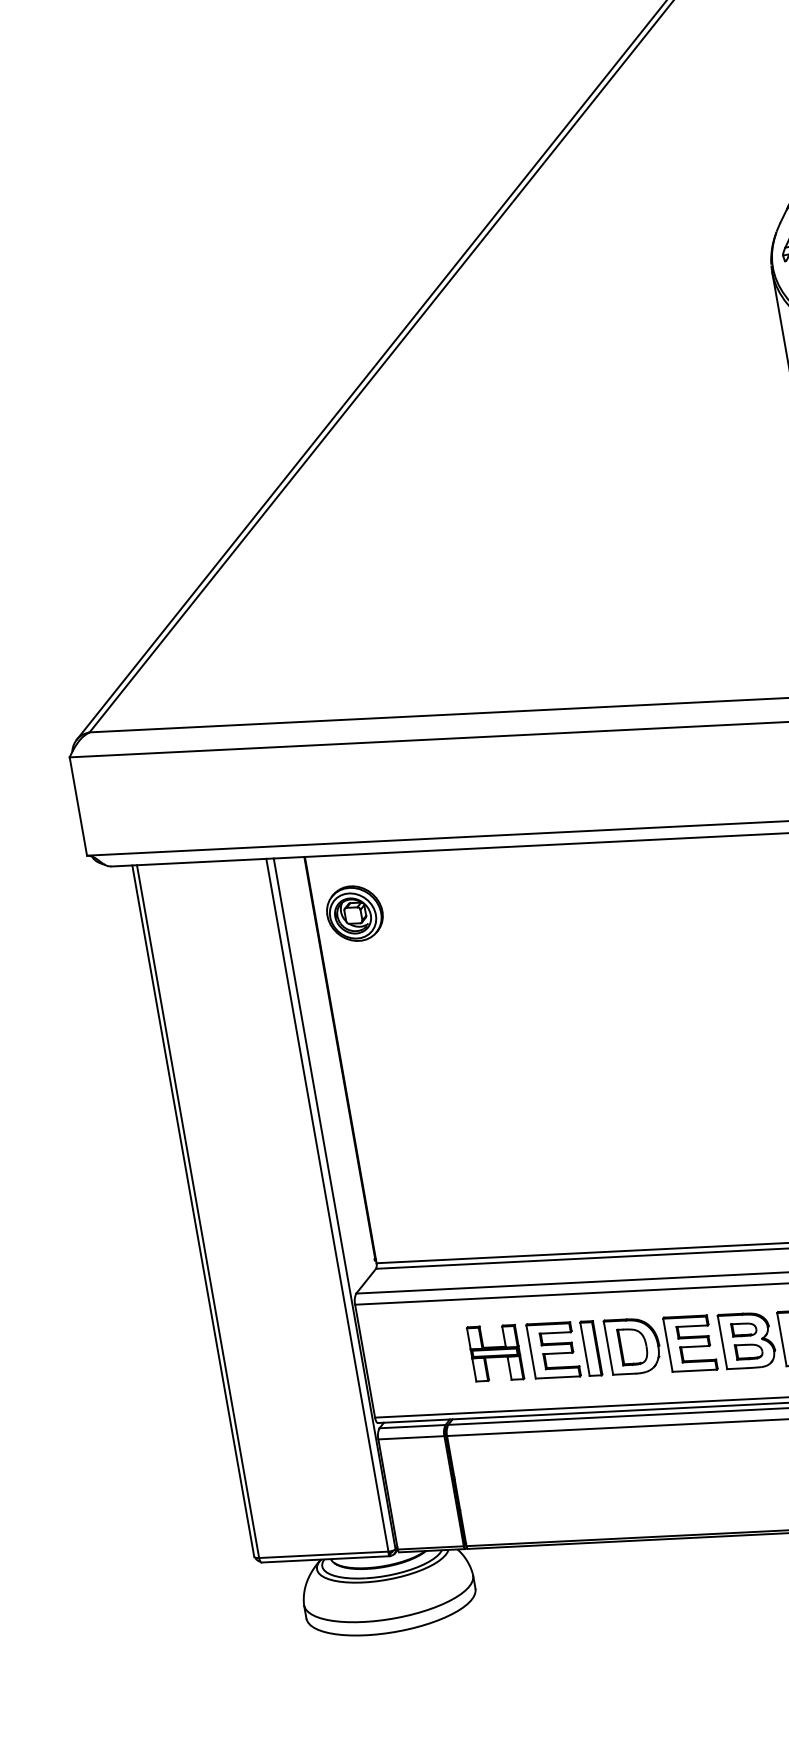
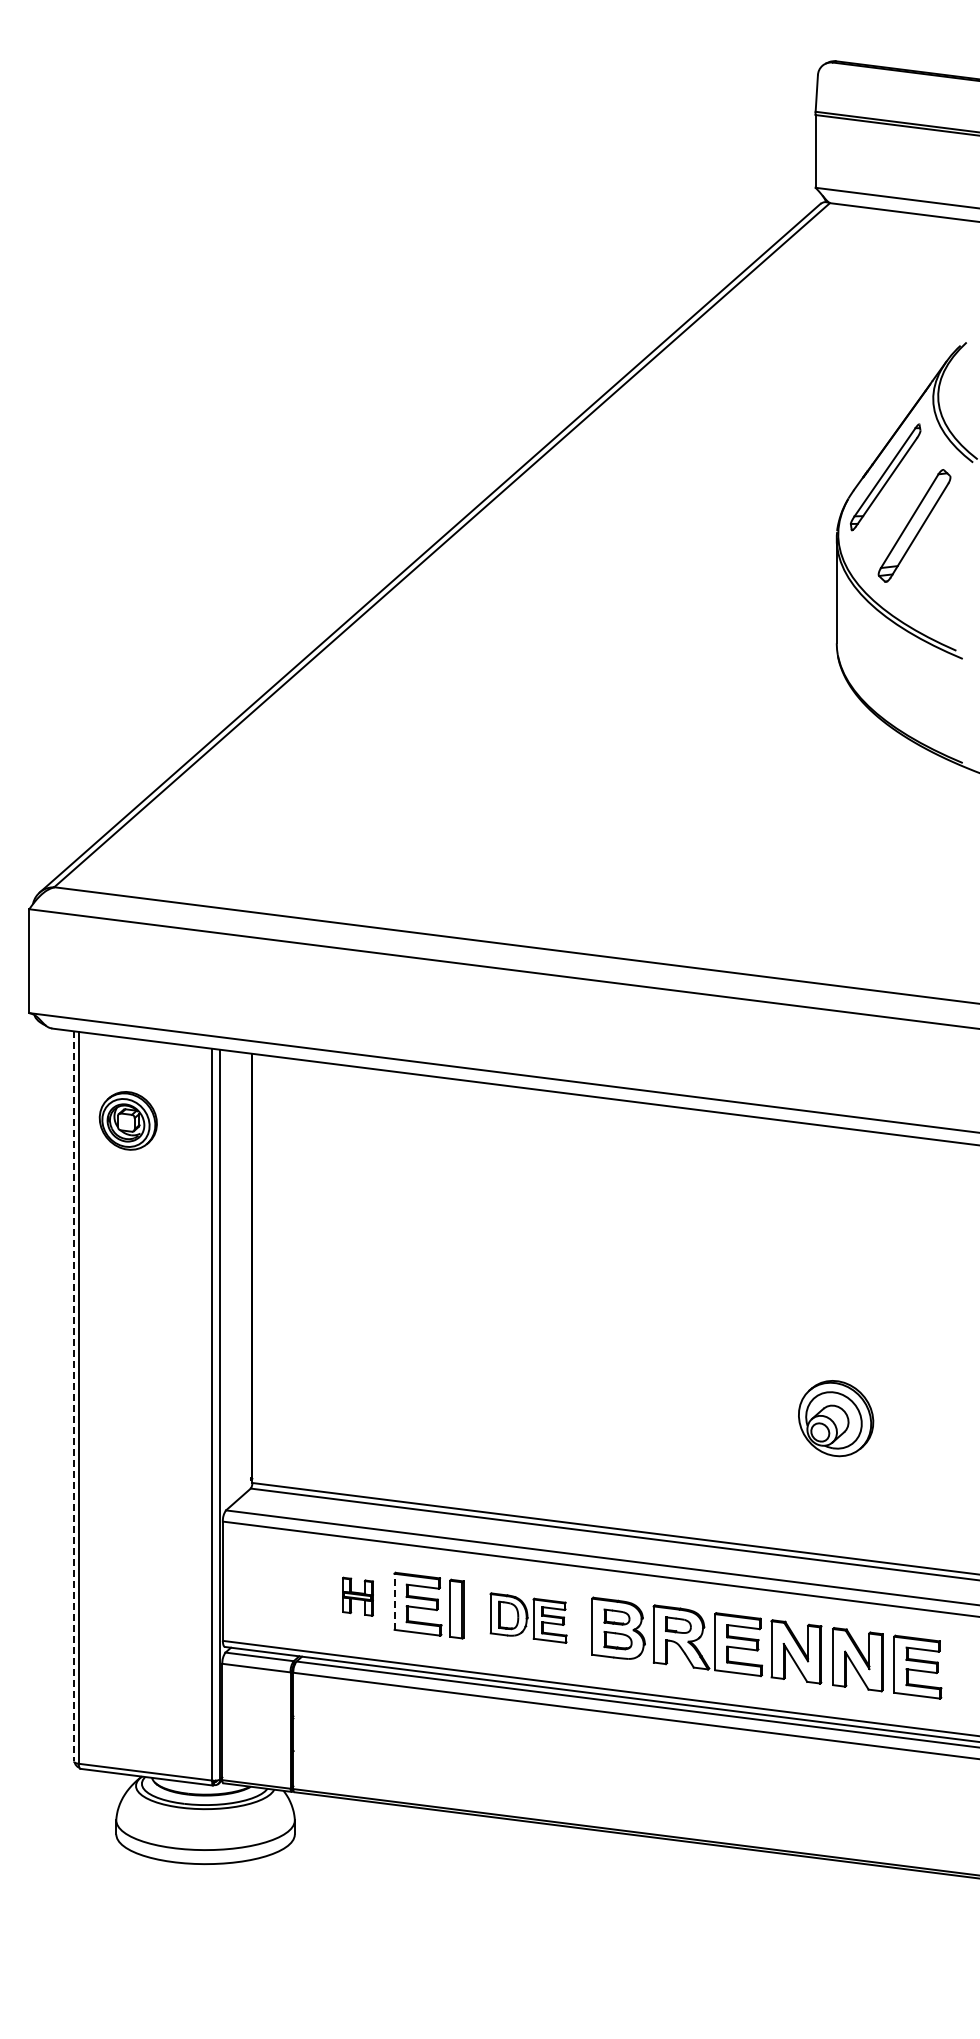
part: (354, 913) -> (127, 1120), moved
line: (192, 1211) -> (73, 1396), solid -> dashed
part: (660, 1344) -> (528, 1617), size x0.7
line: (530, 1351) -> (394, 1601), solid -> dashed
part: (495, 1353) -> (357, 1596), size x0.6

